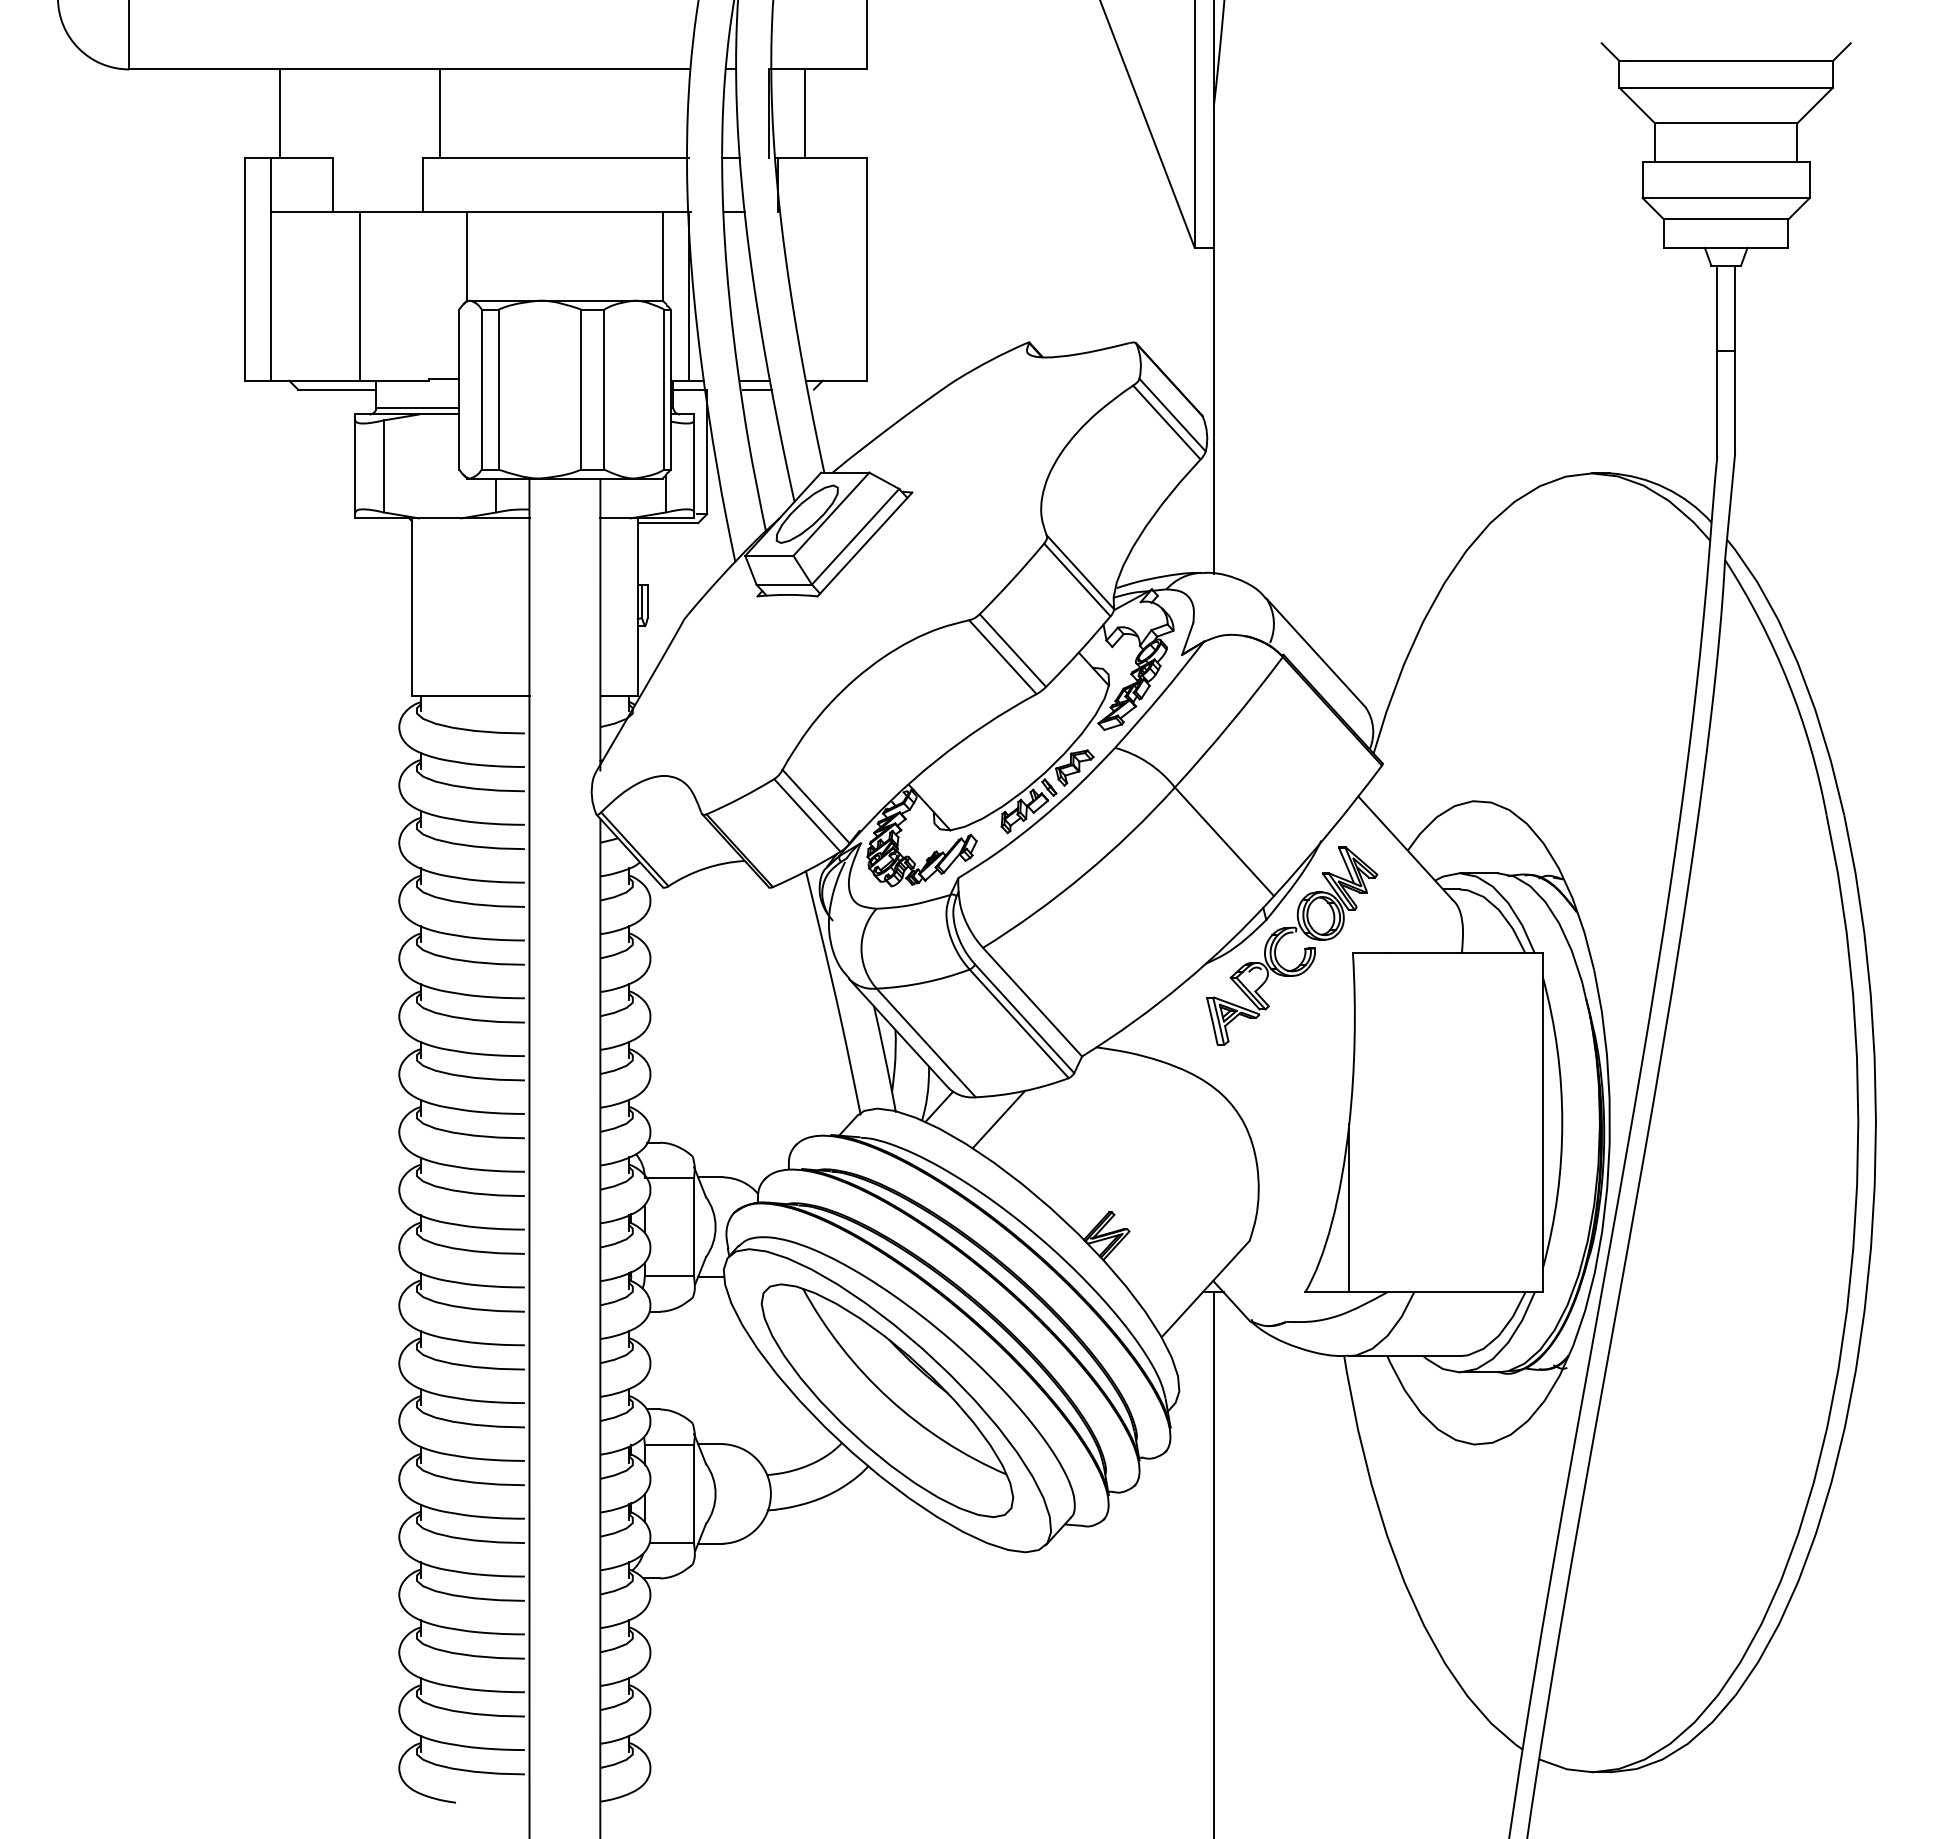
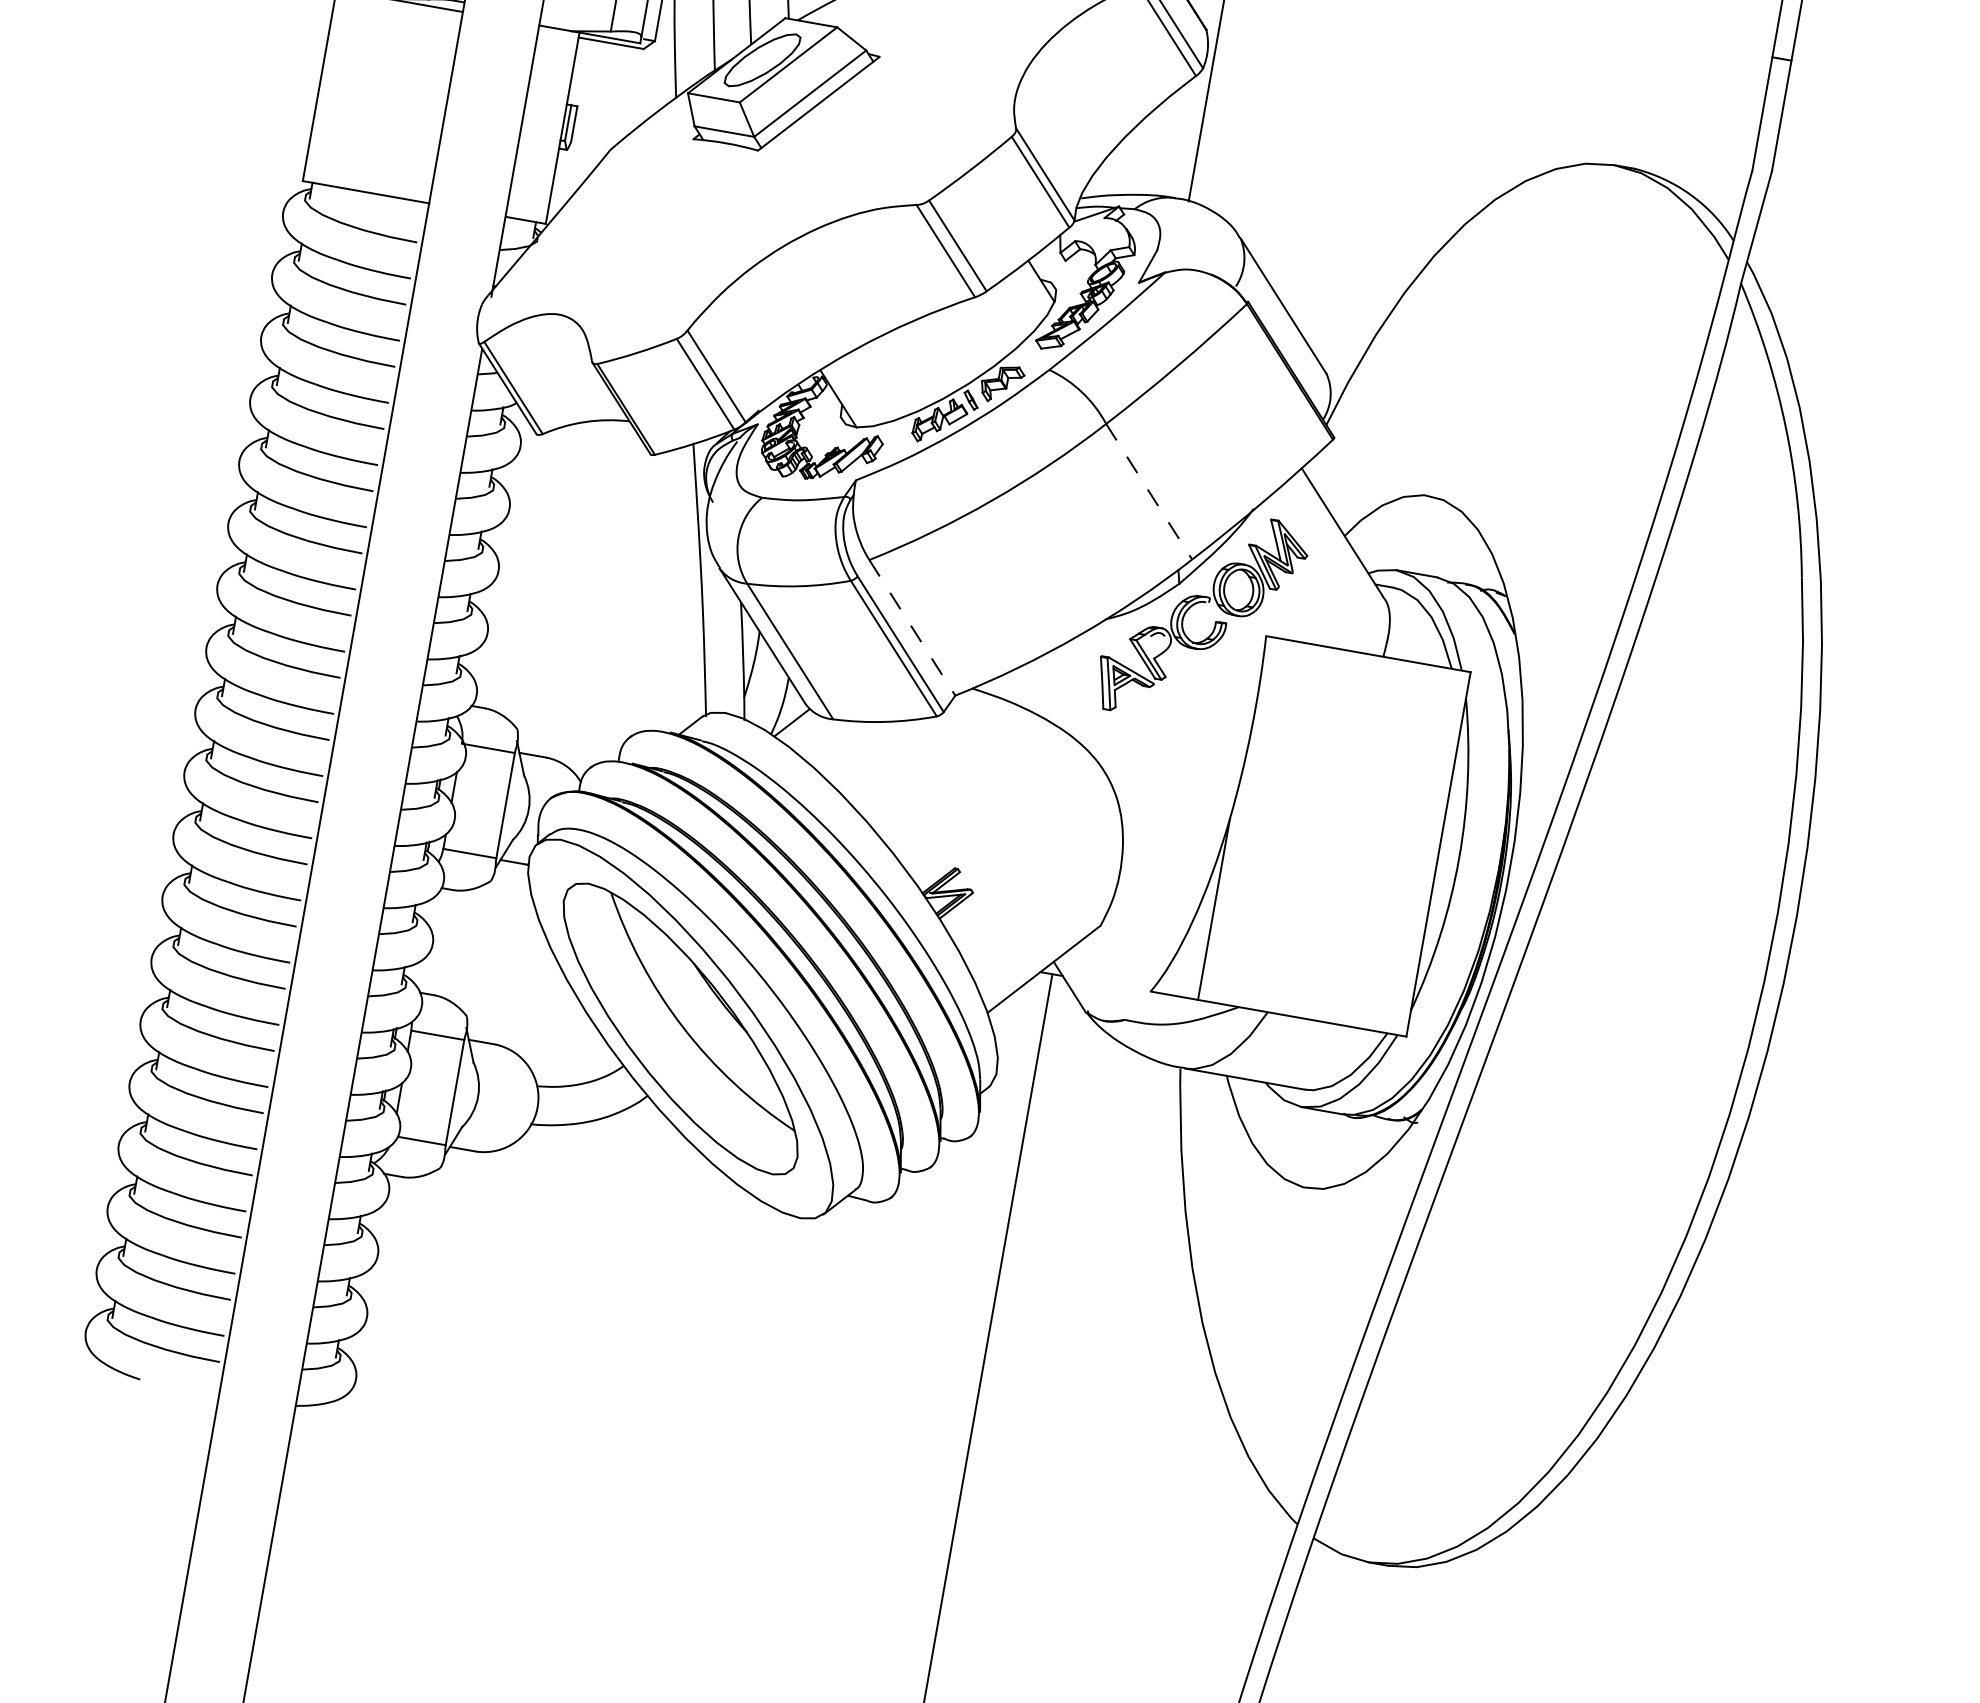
line: (1224, 841) -> (1149, 491), solid -> dashed
line: (1032, 1002) -> (912, 628), solid -> dashed
line: (998, 1119) -> (853, 747), removed

